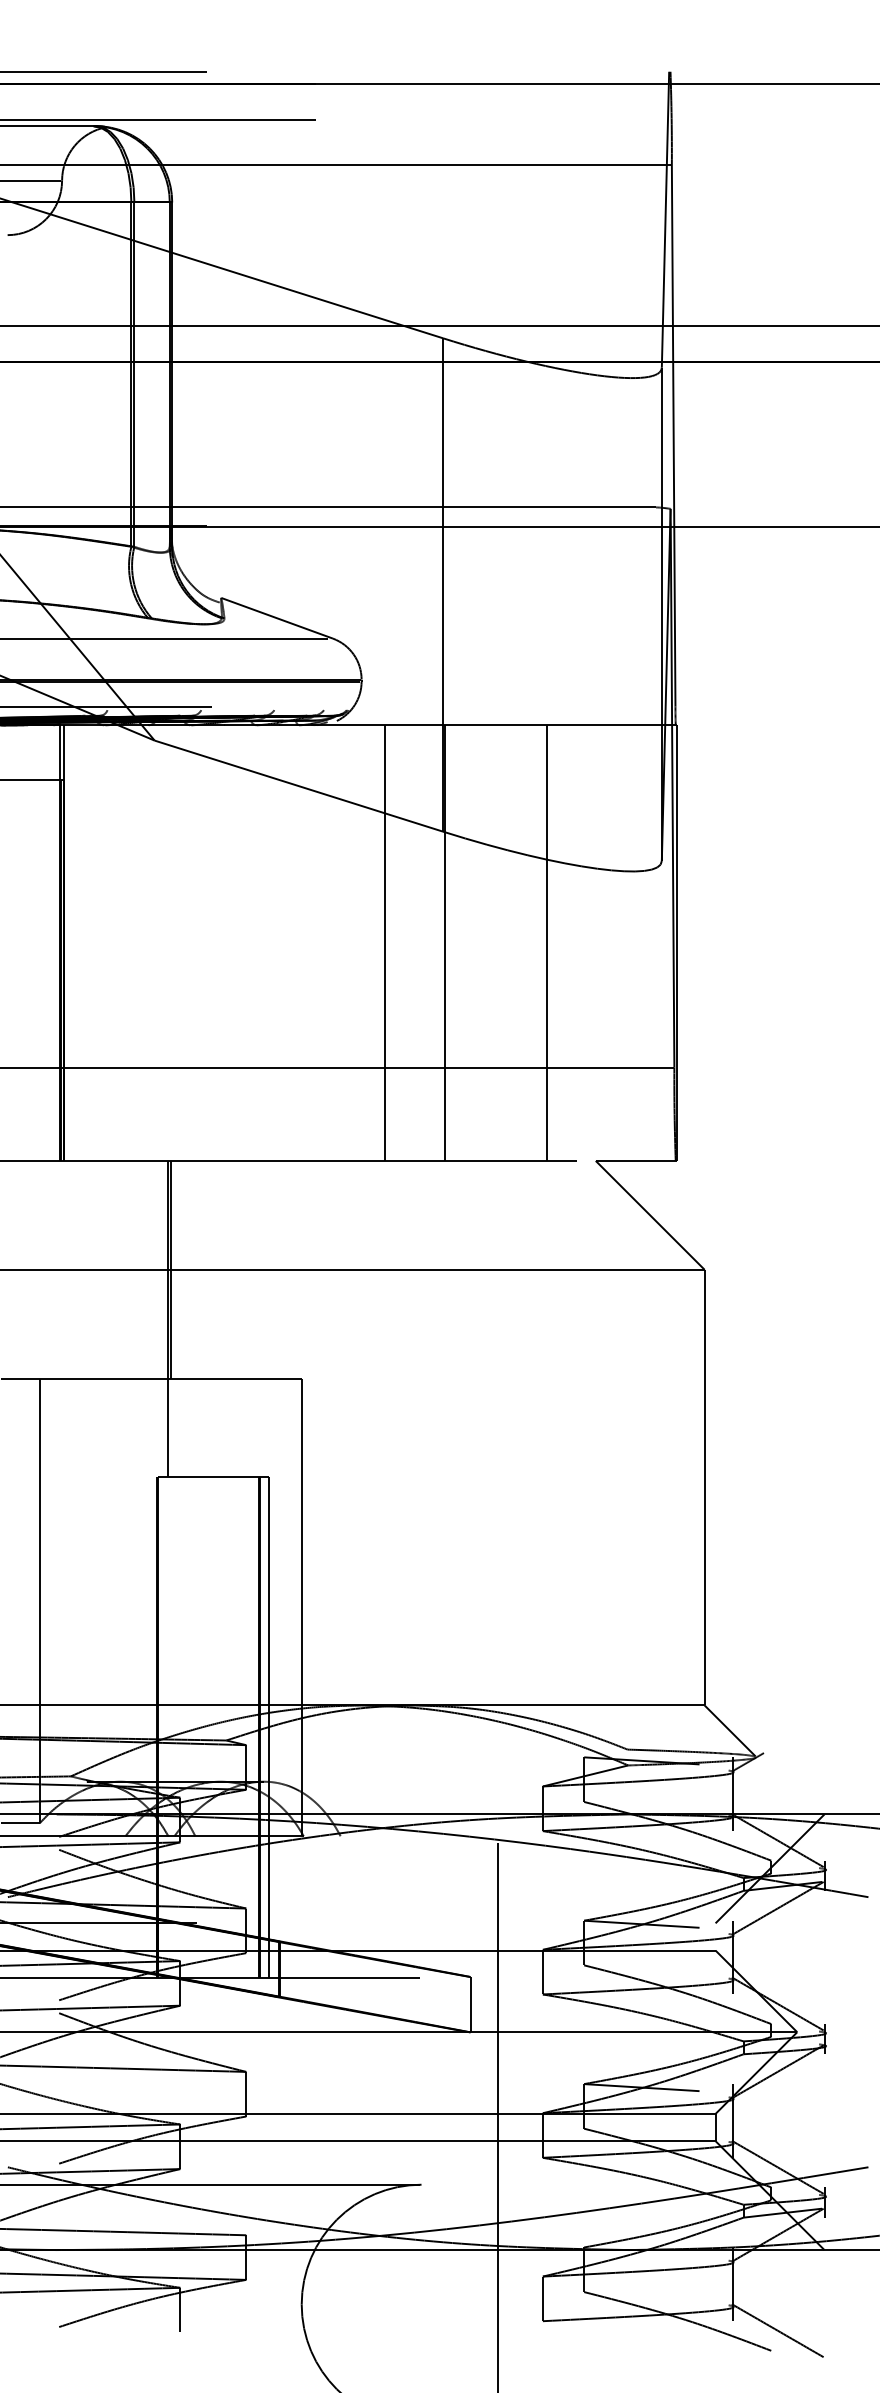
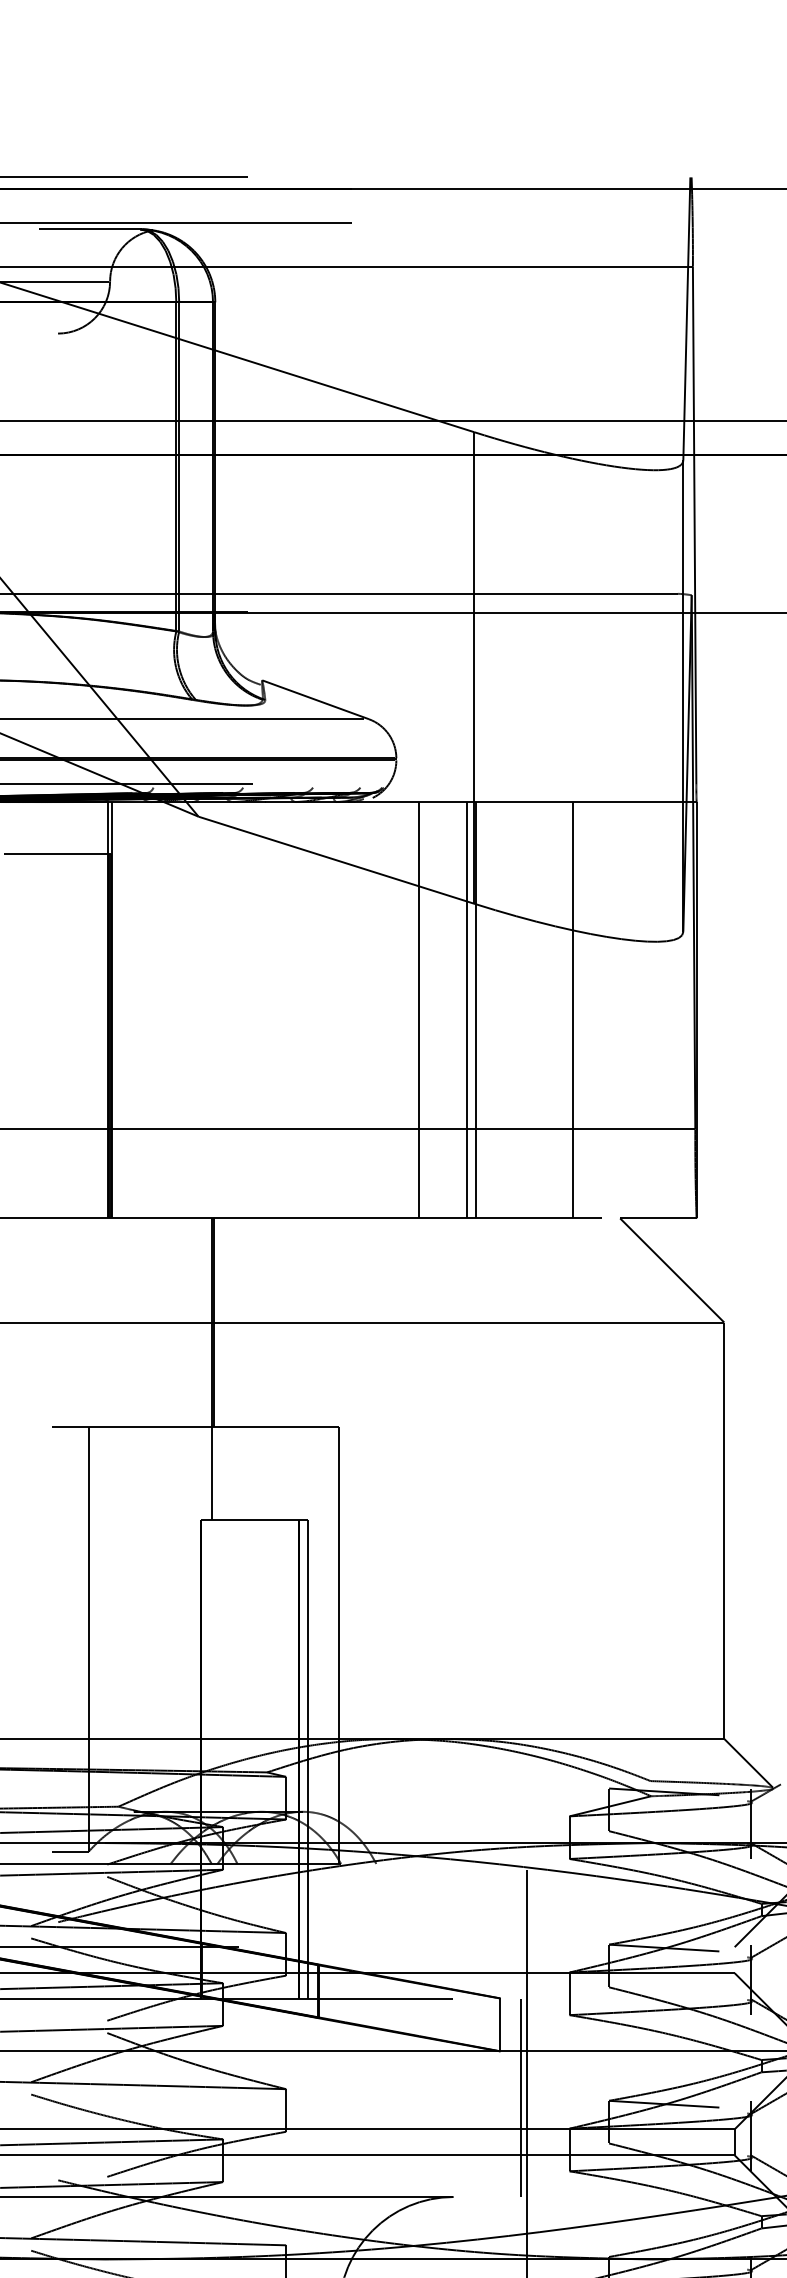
line: (435, 942) -> (467, 1009), added
line: (492, 2080) -> (521, 2097), added

